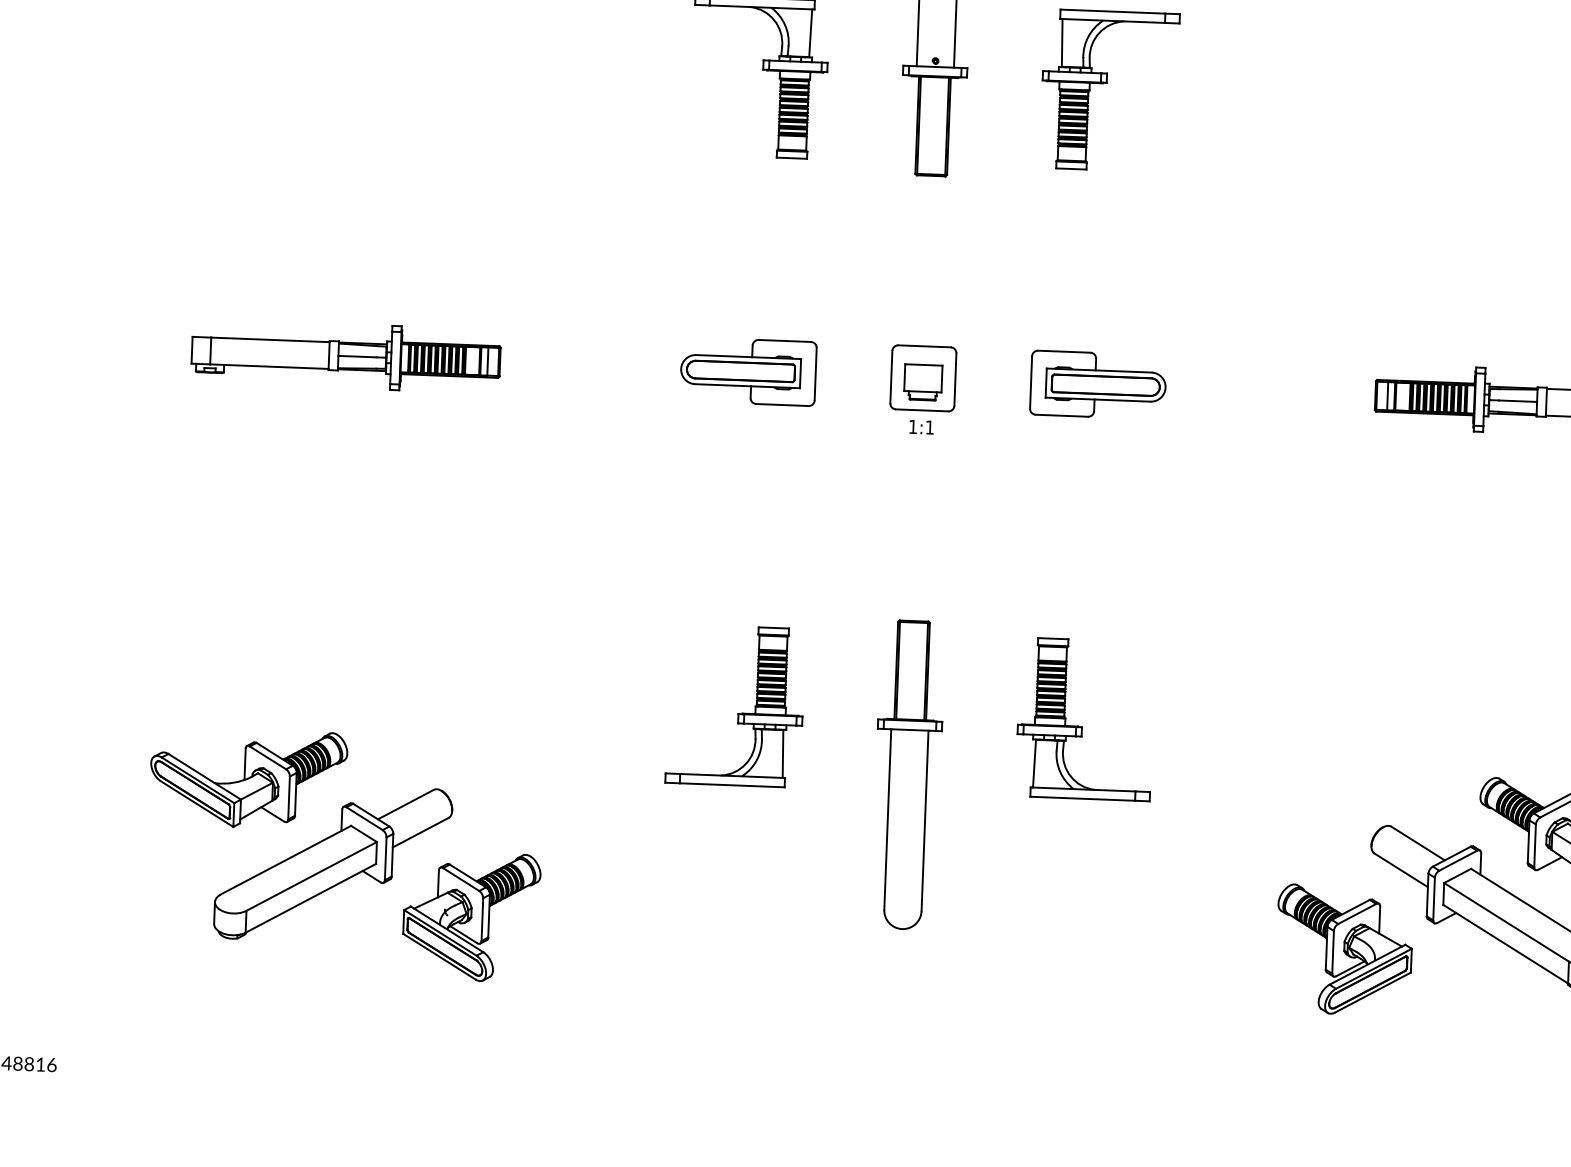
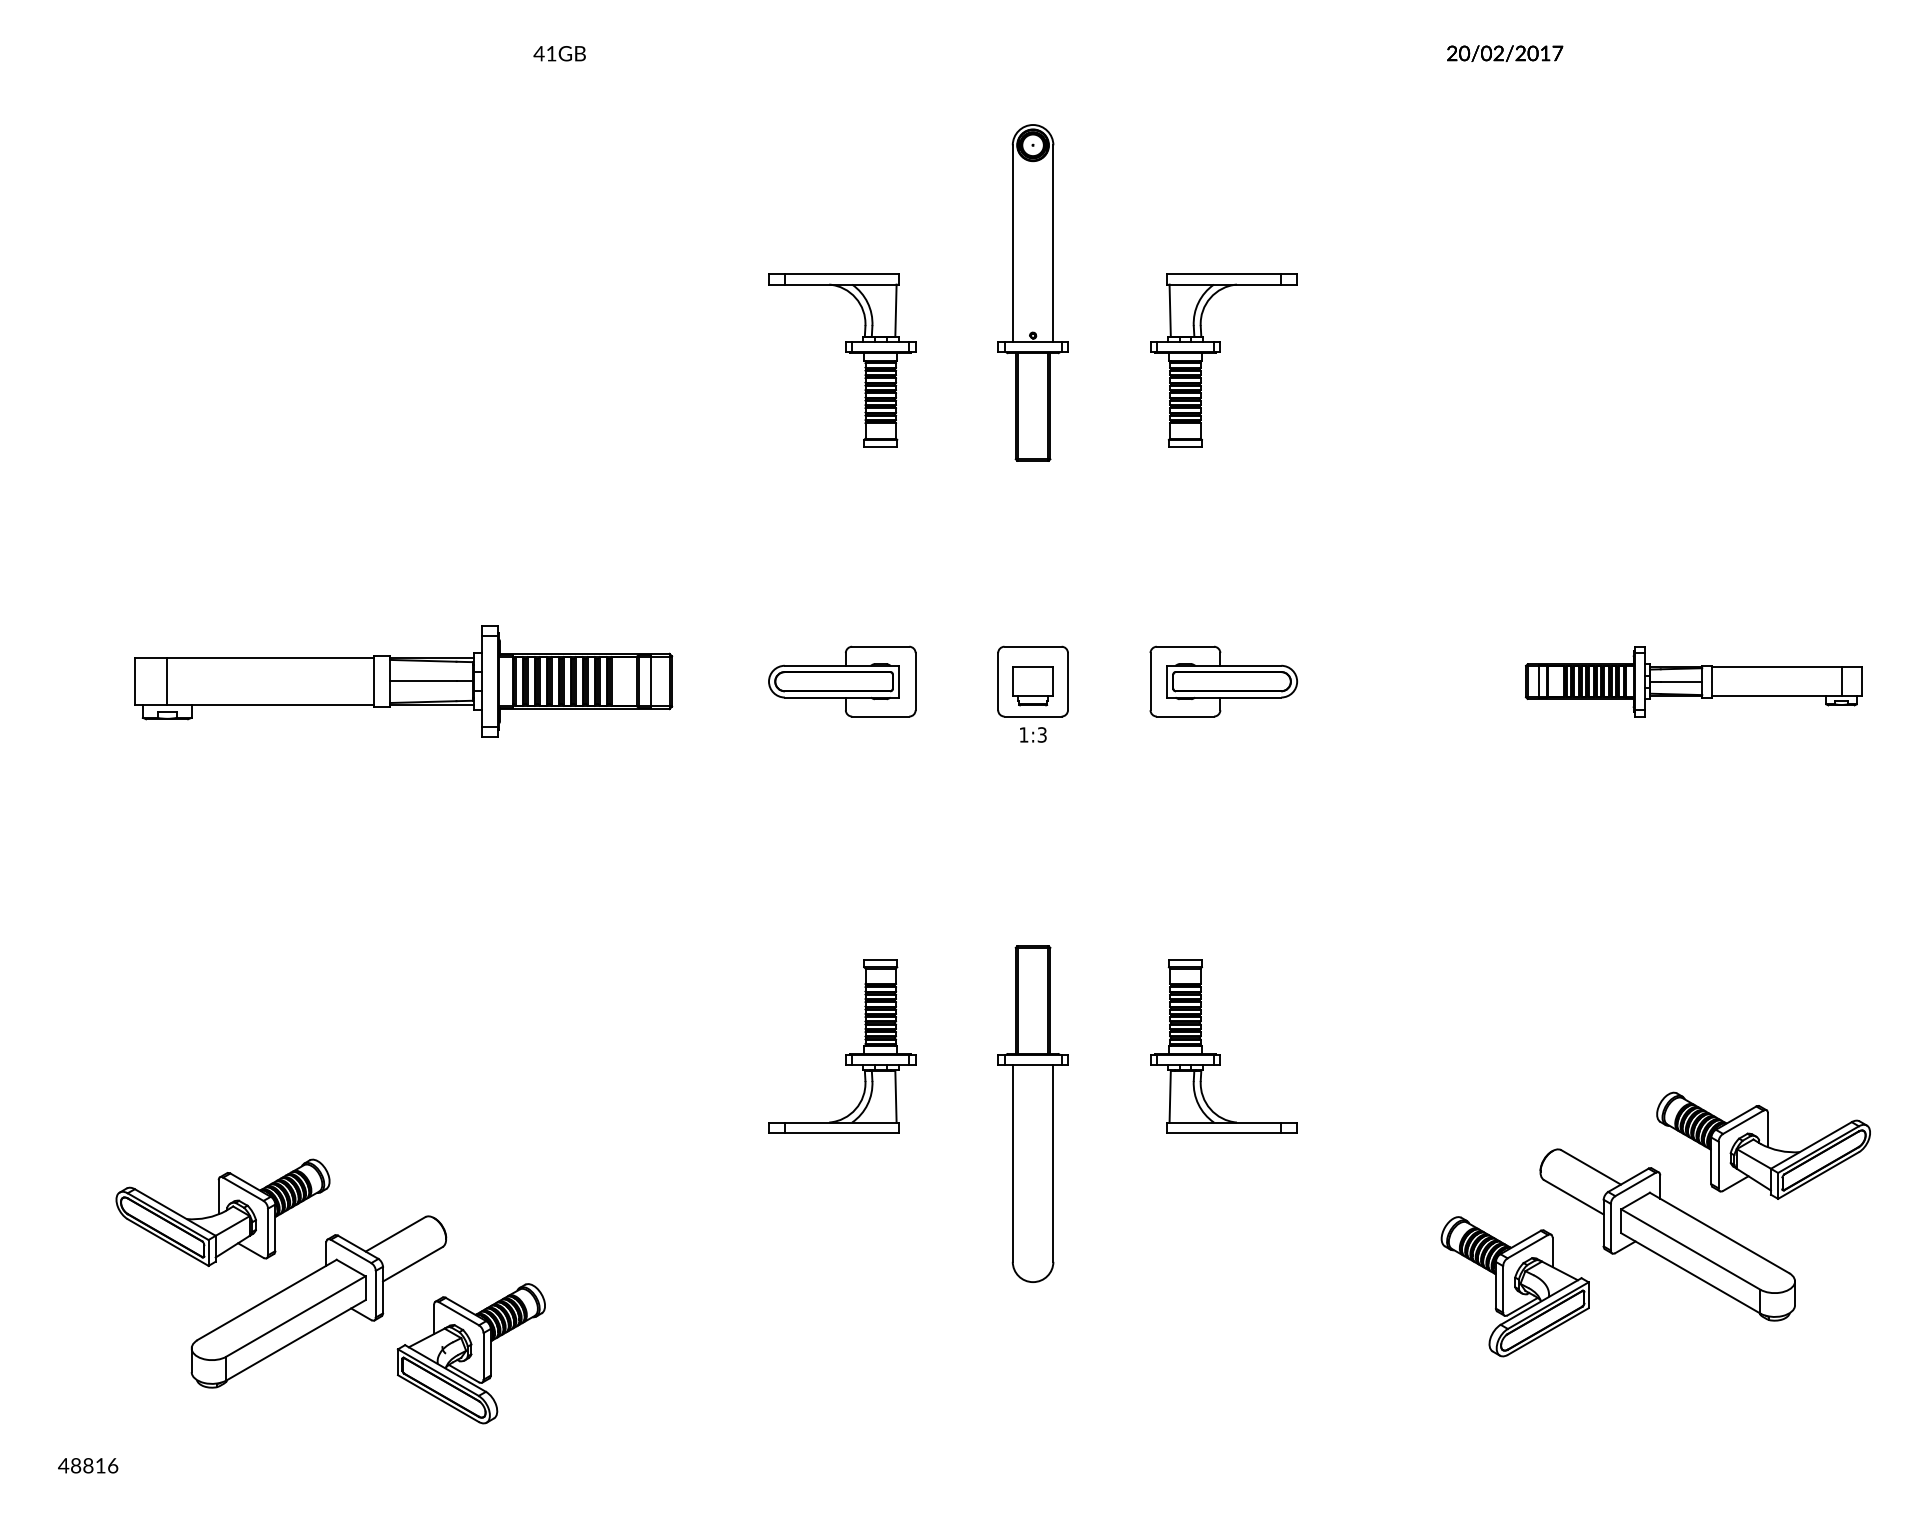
part: (345, 356) -> (403, 681), size x1.6
text: (929, 427) -> (1041, 734), 1:1 -> 1:3
part: (344, 854) -> (330, 1291), moved

